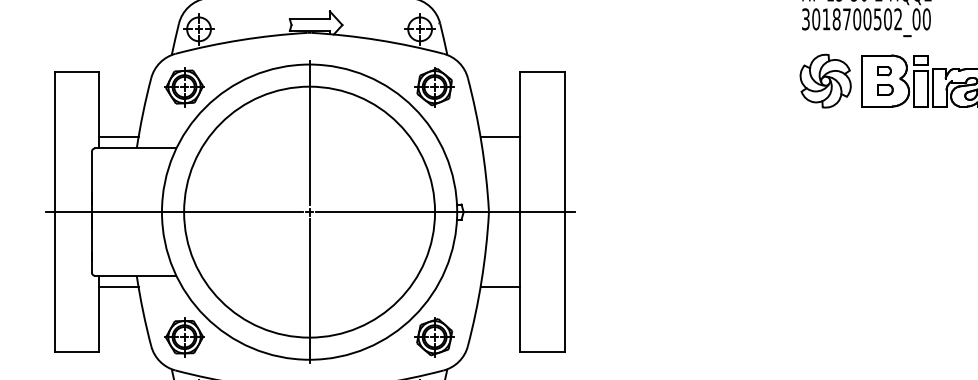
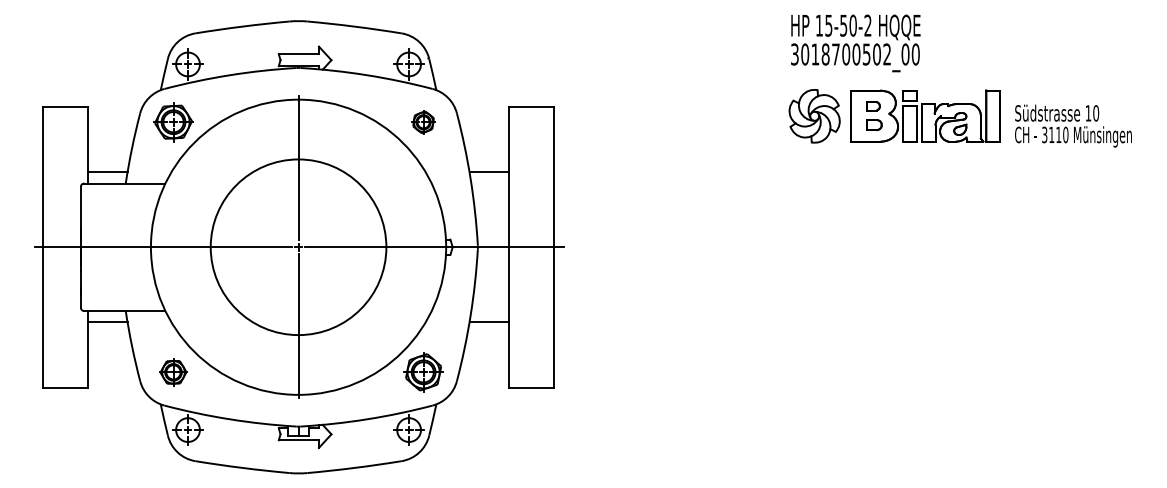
part: (434, 87) -> (423, 122), size x0.6
circle: (309, 211) -> (298, 246), size x0.7
part: (184, 337) -> (173, 372), size x0.7

